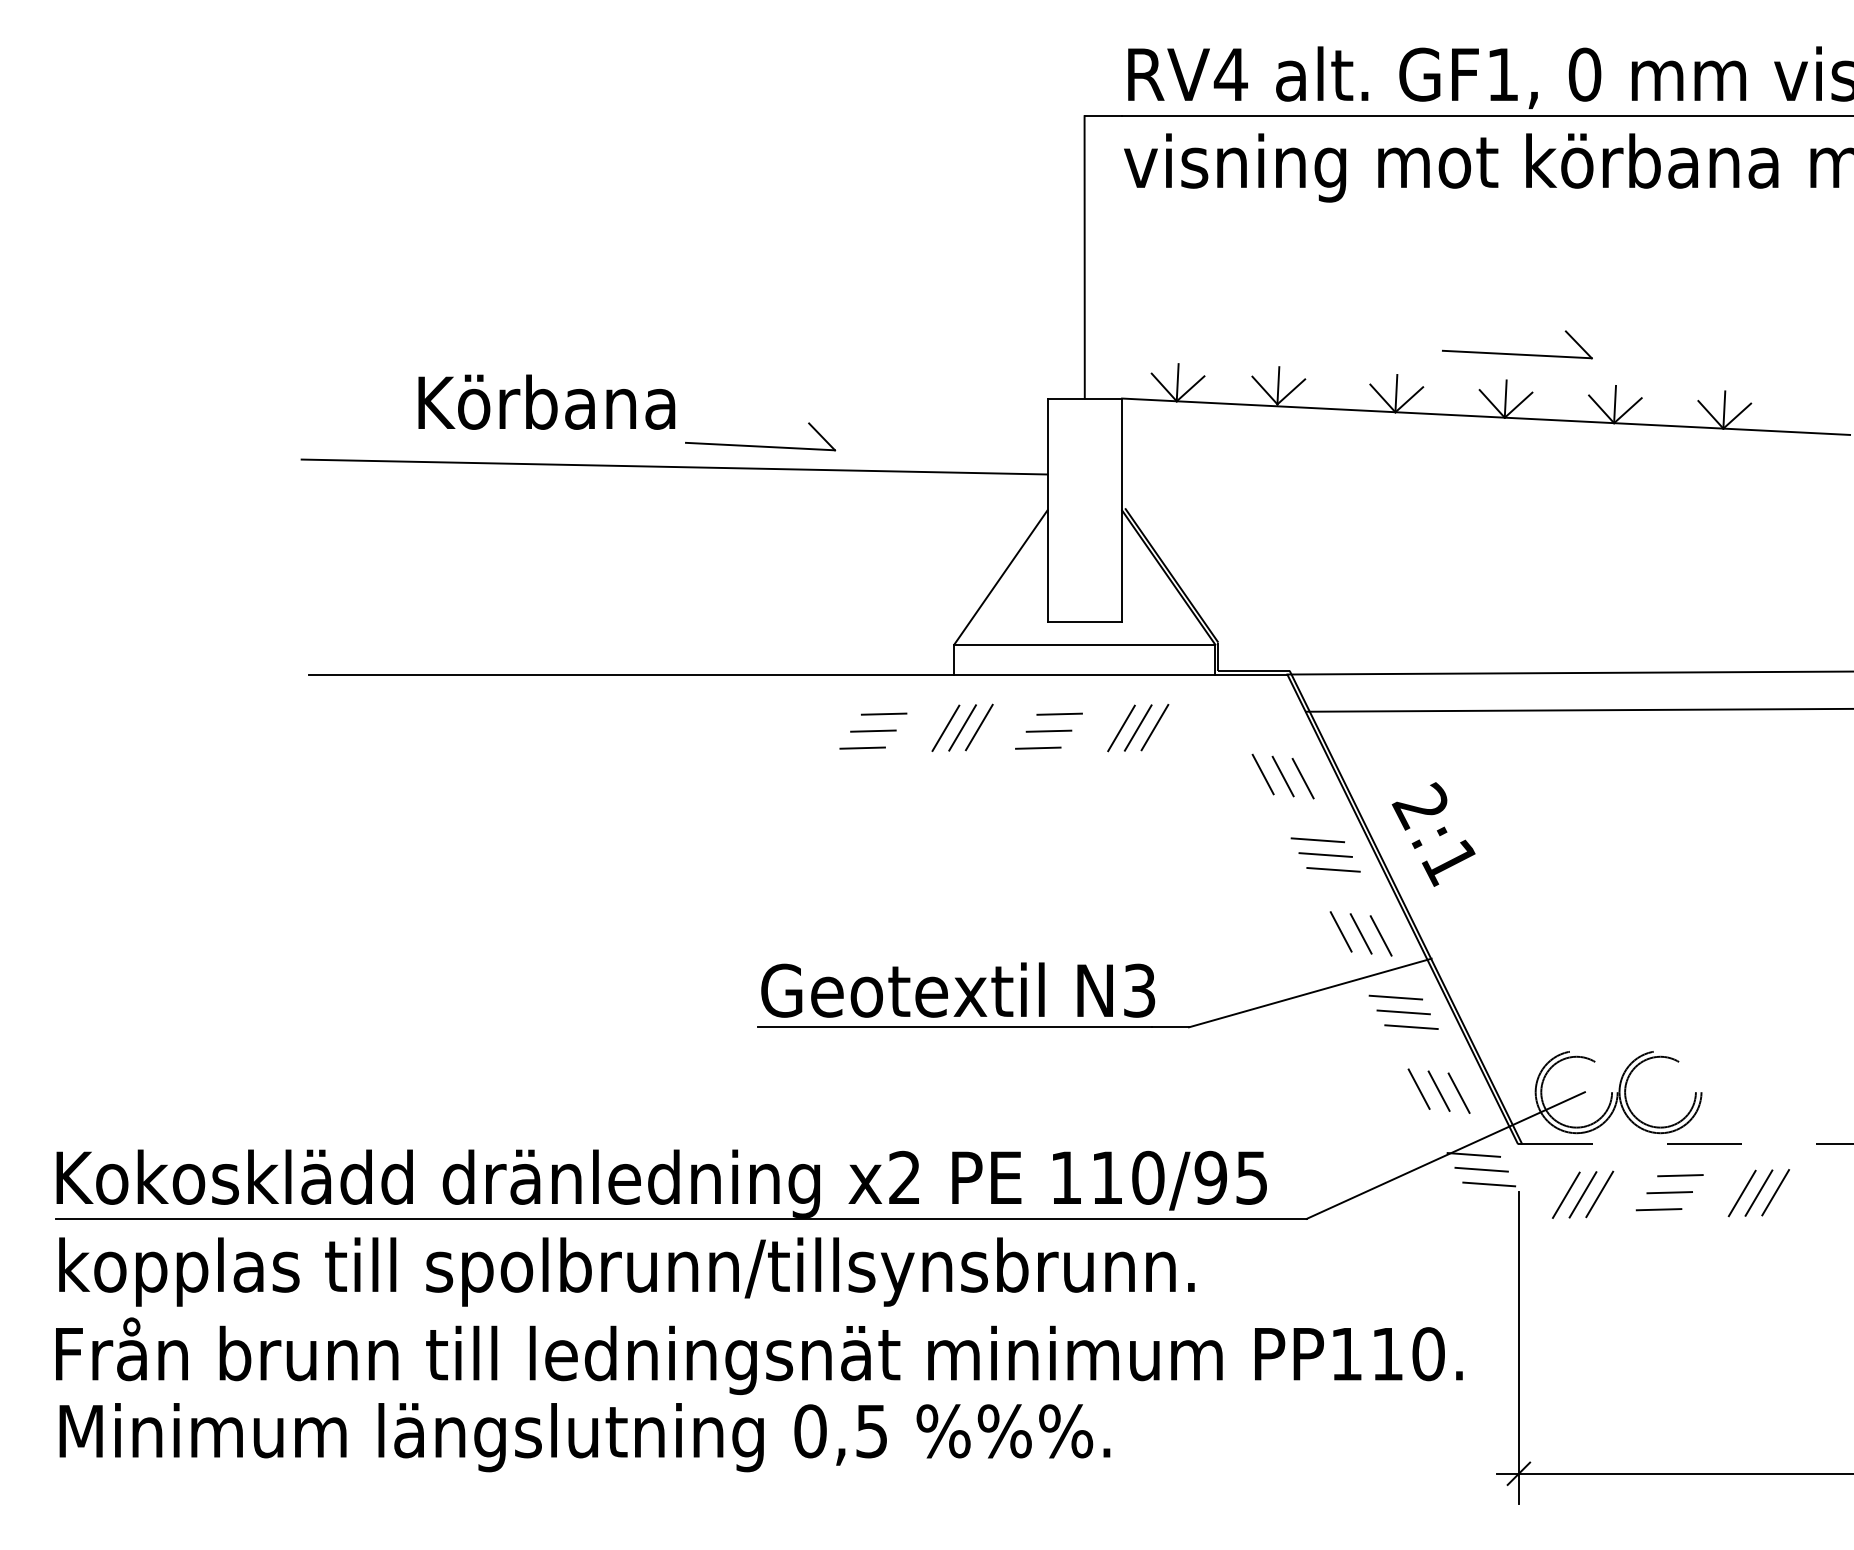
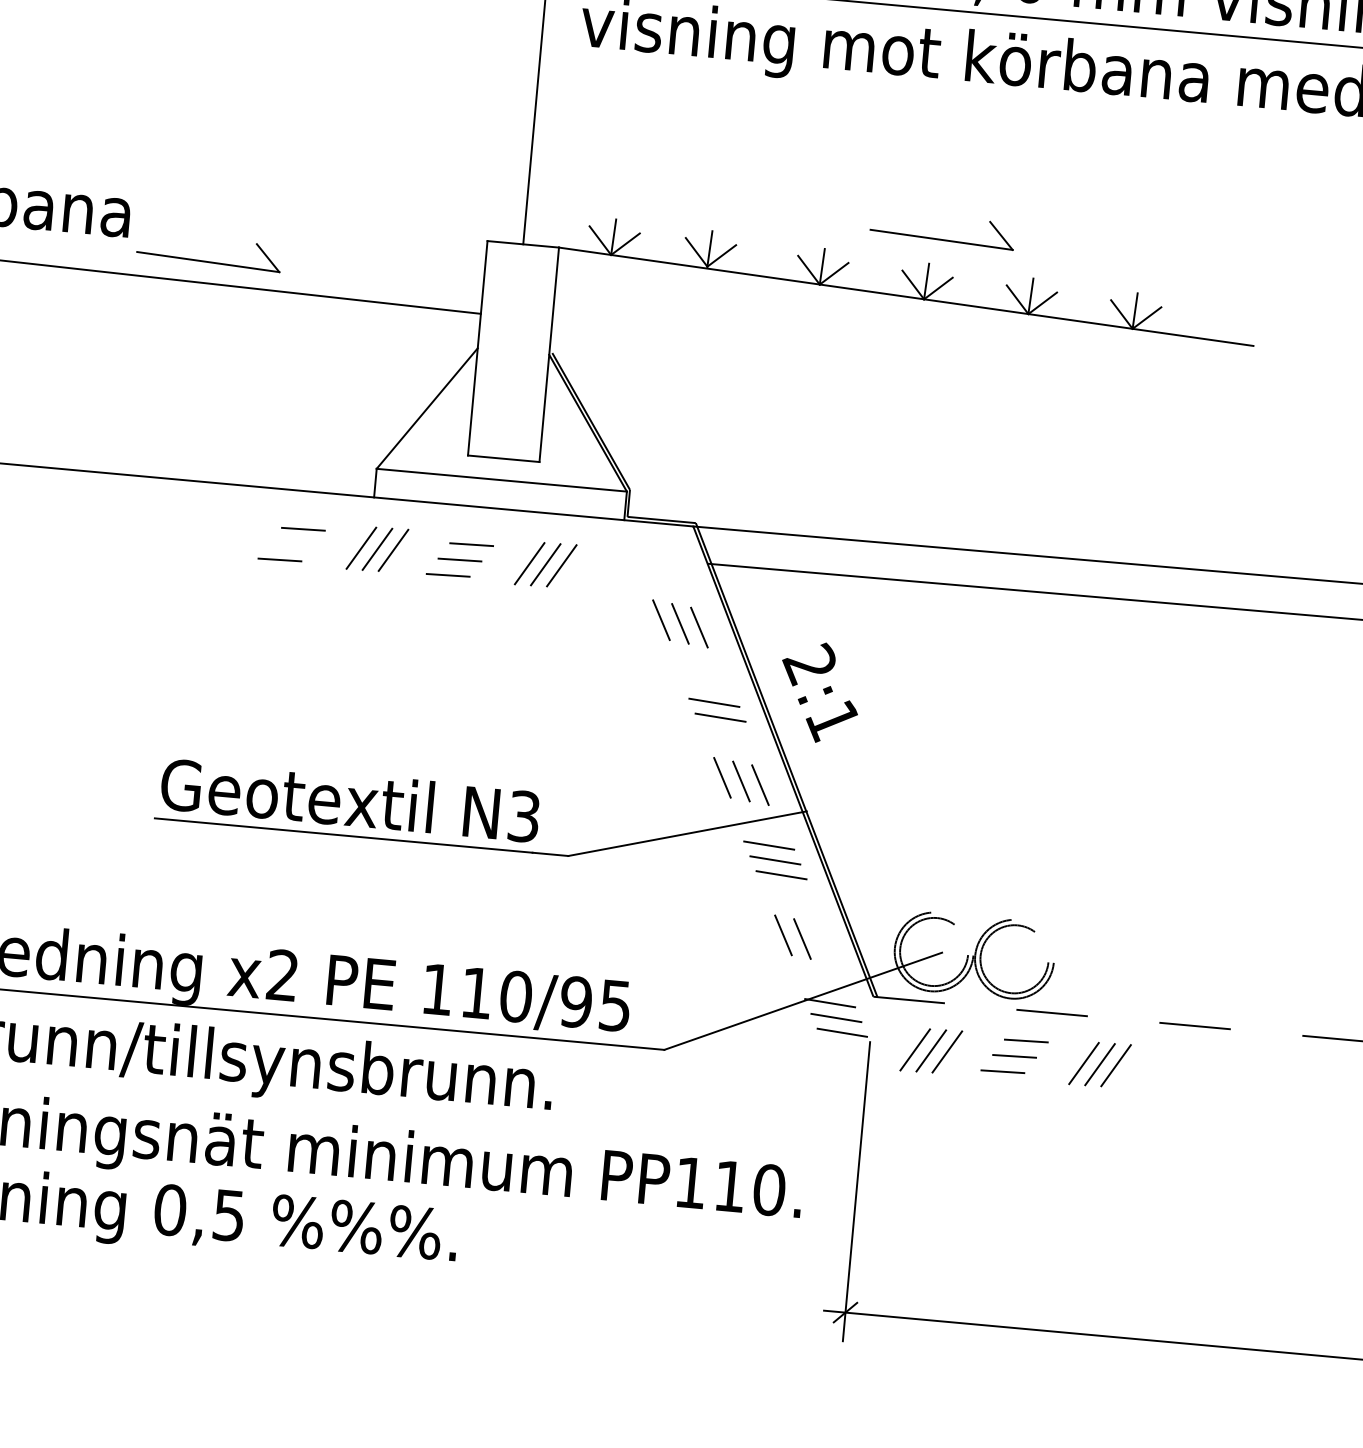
line: (873, 730) -> (291, 544), removed
line: (1317, 840) -> (707, 688), removed
line: (1458, 1092) -> (820, 941), removed

